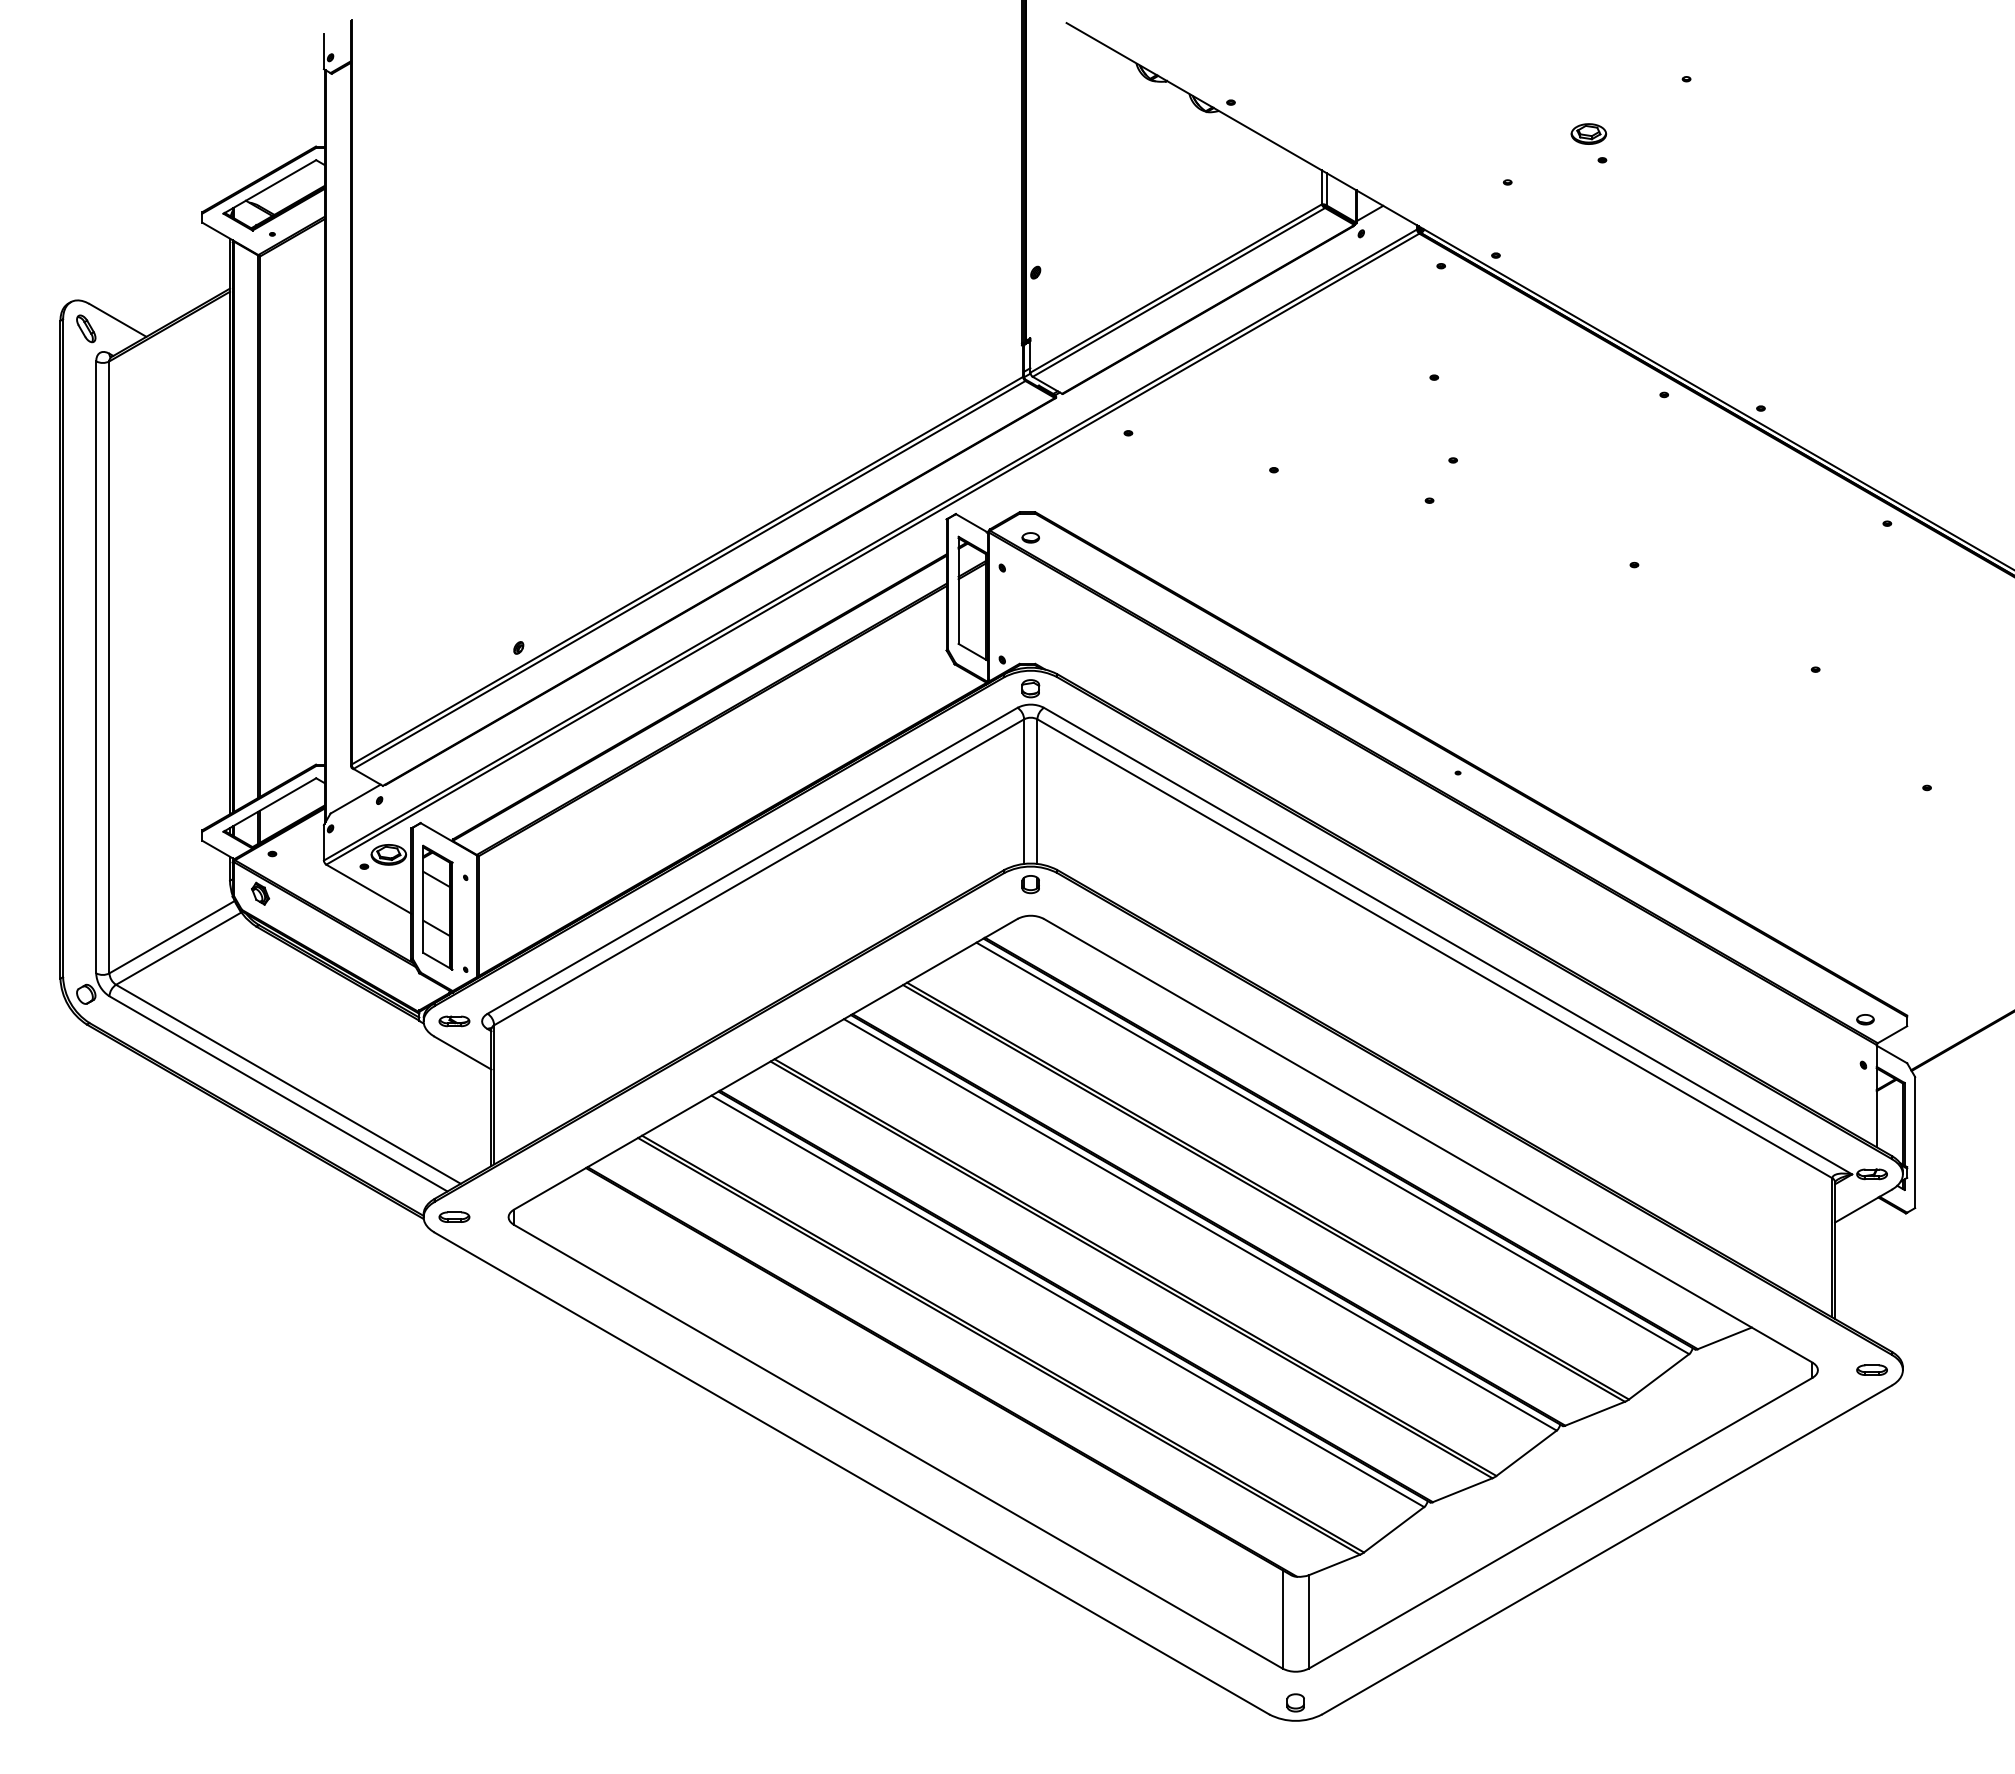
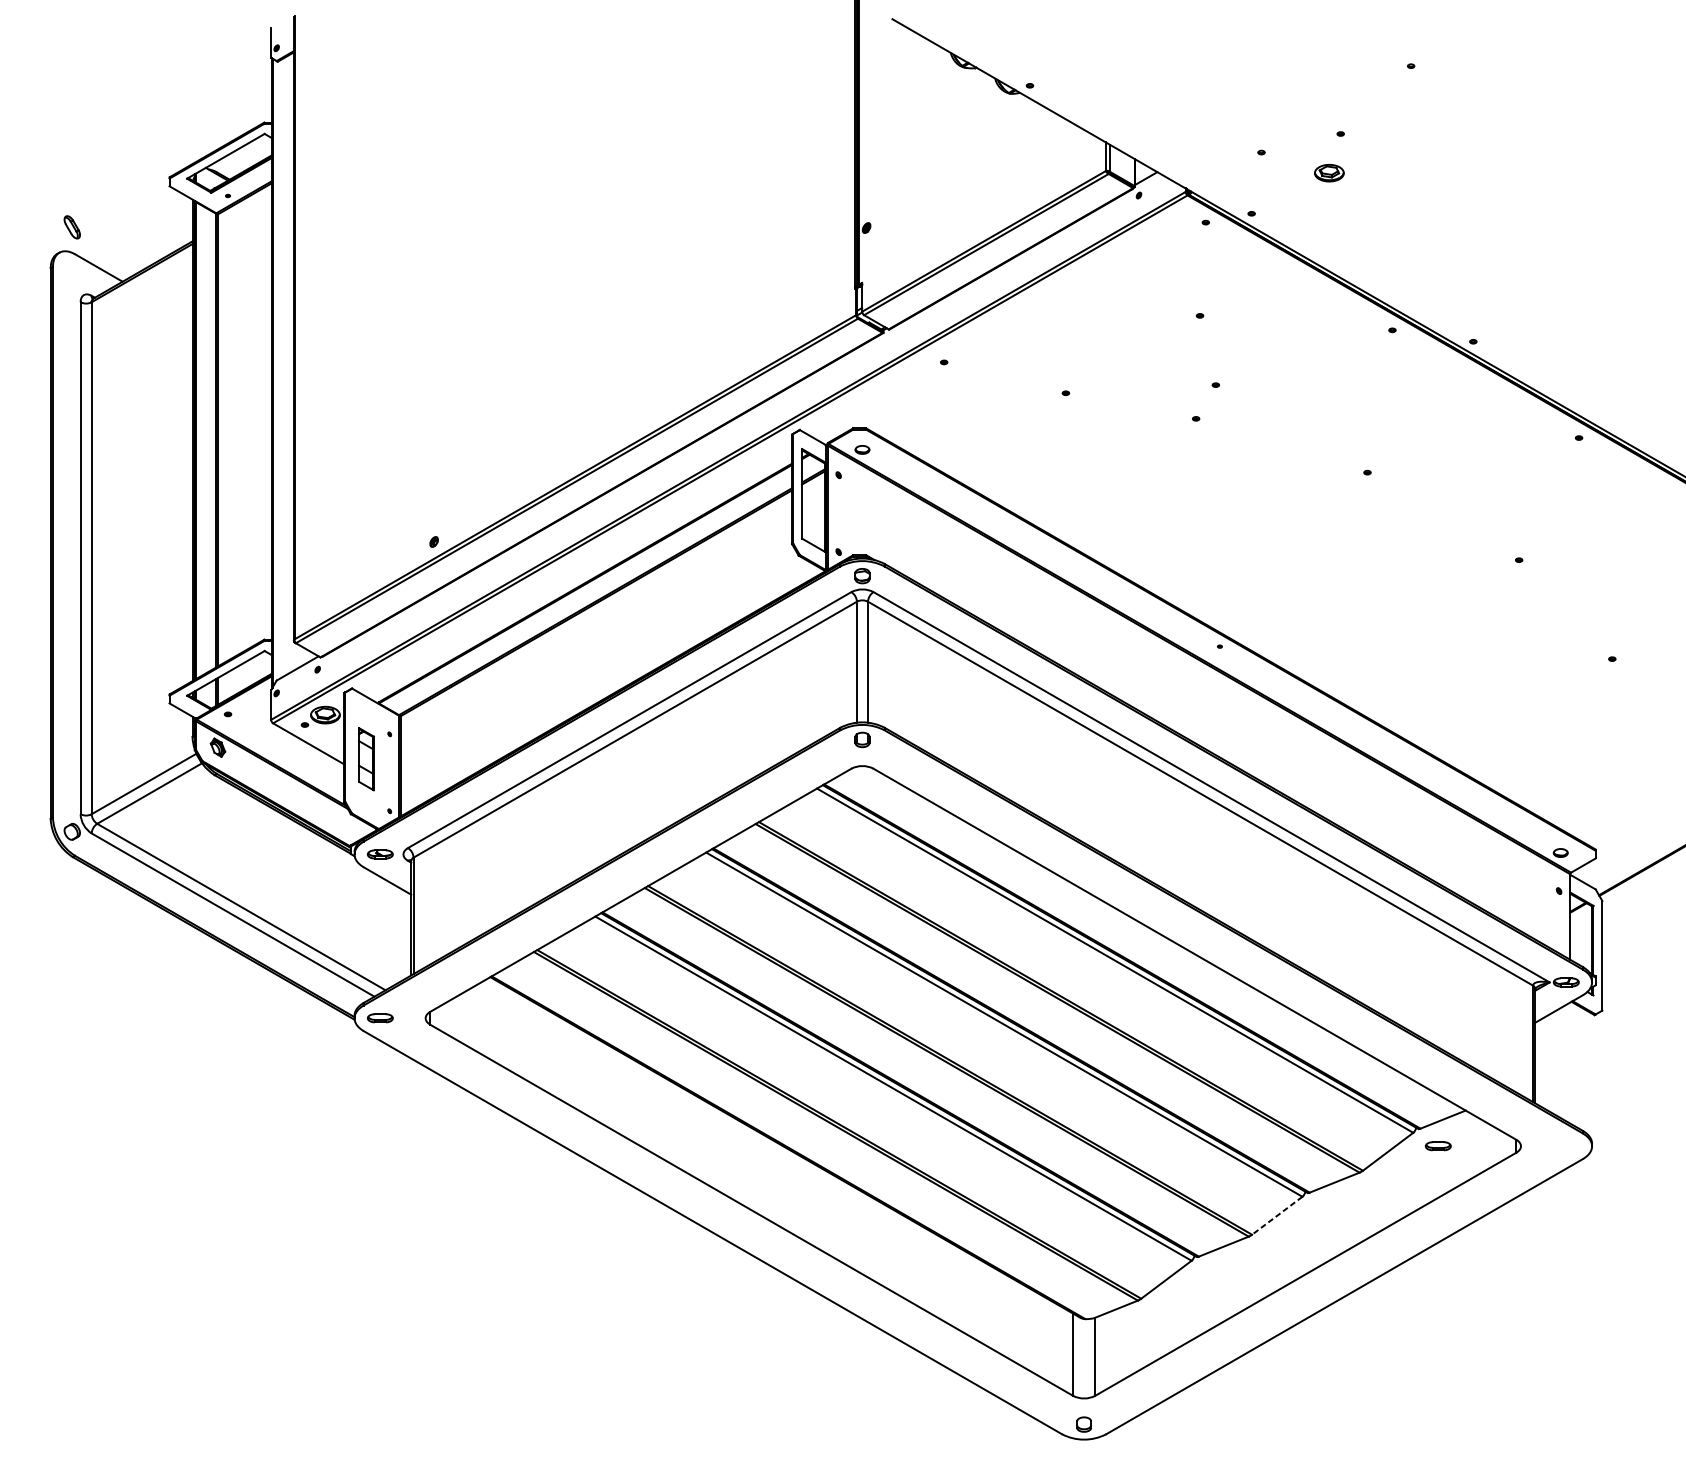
part: (1588, 133) -> (1329, 172), moved
part: (86, 328) -> (72, 227), moved
part: (437, 907) -> (366, 759), size x0.6
part: (1871, 1369) -> (1437, 1145), moved
line: (1526, 1453) -> (1277, 1215), solid -> dashed

